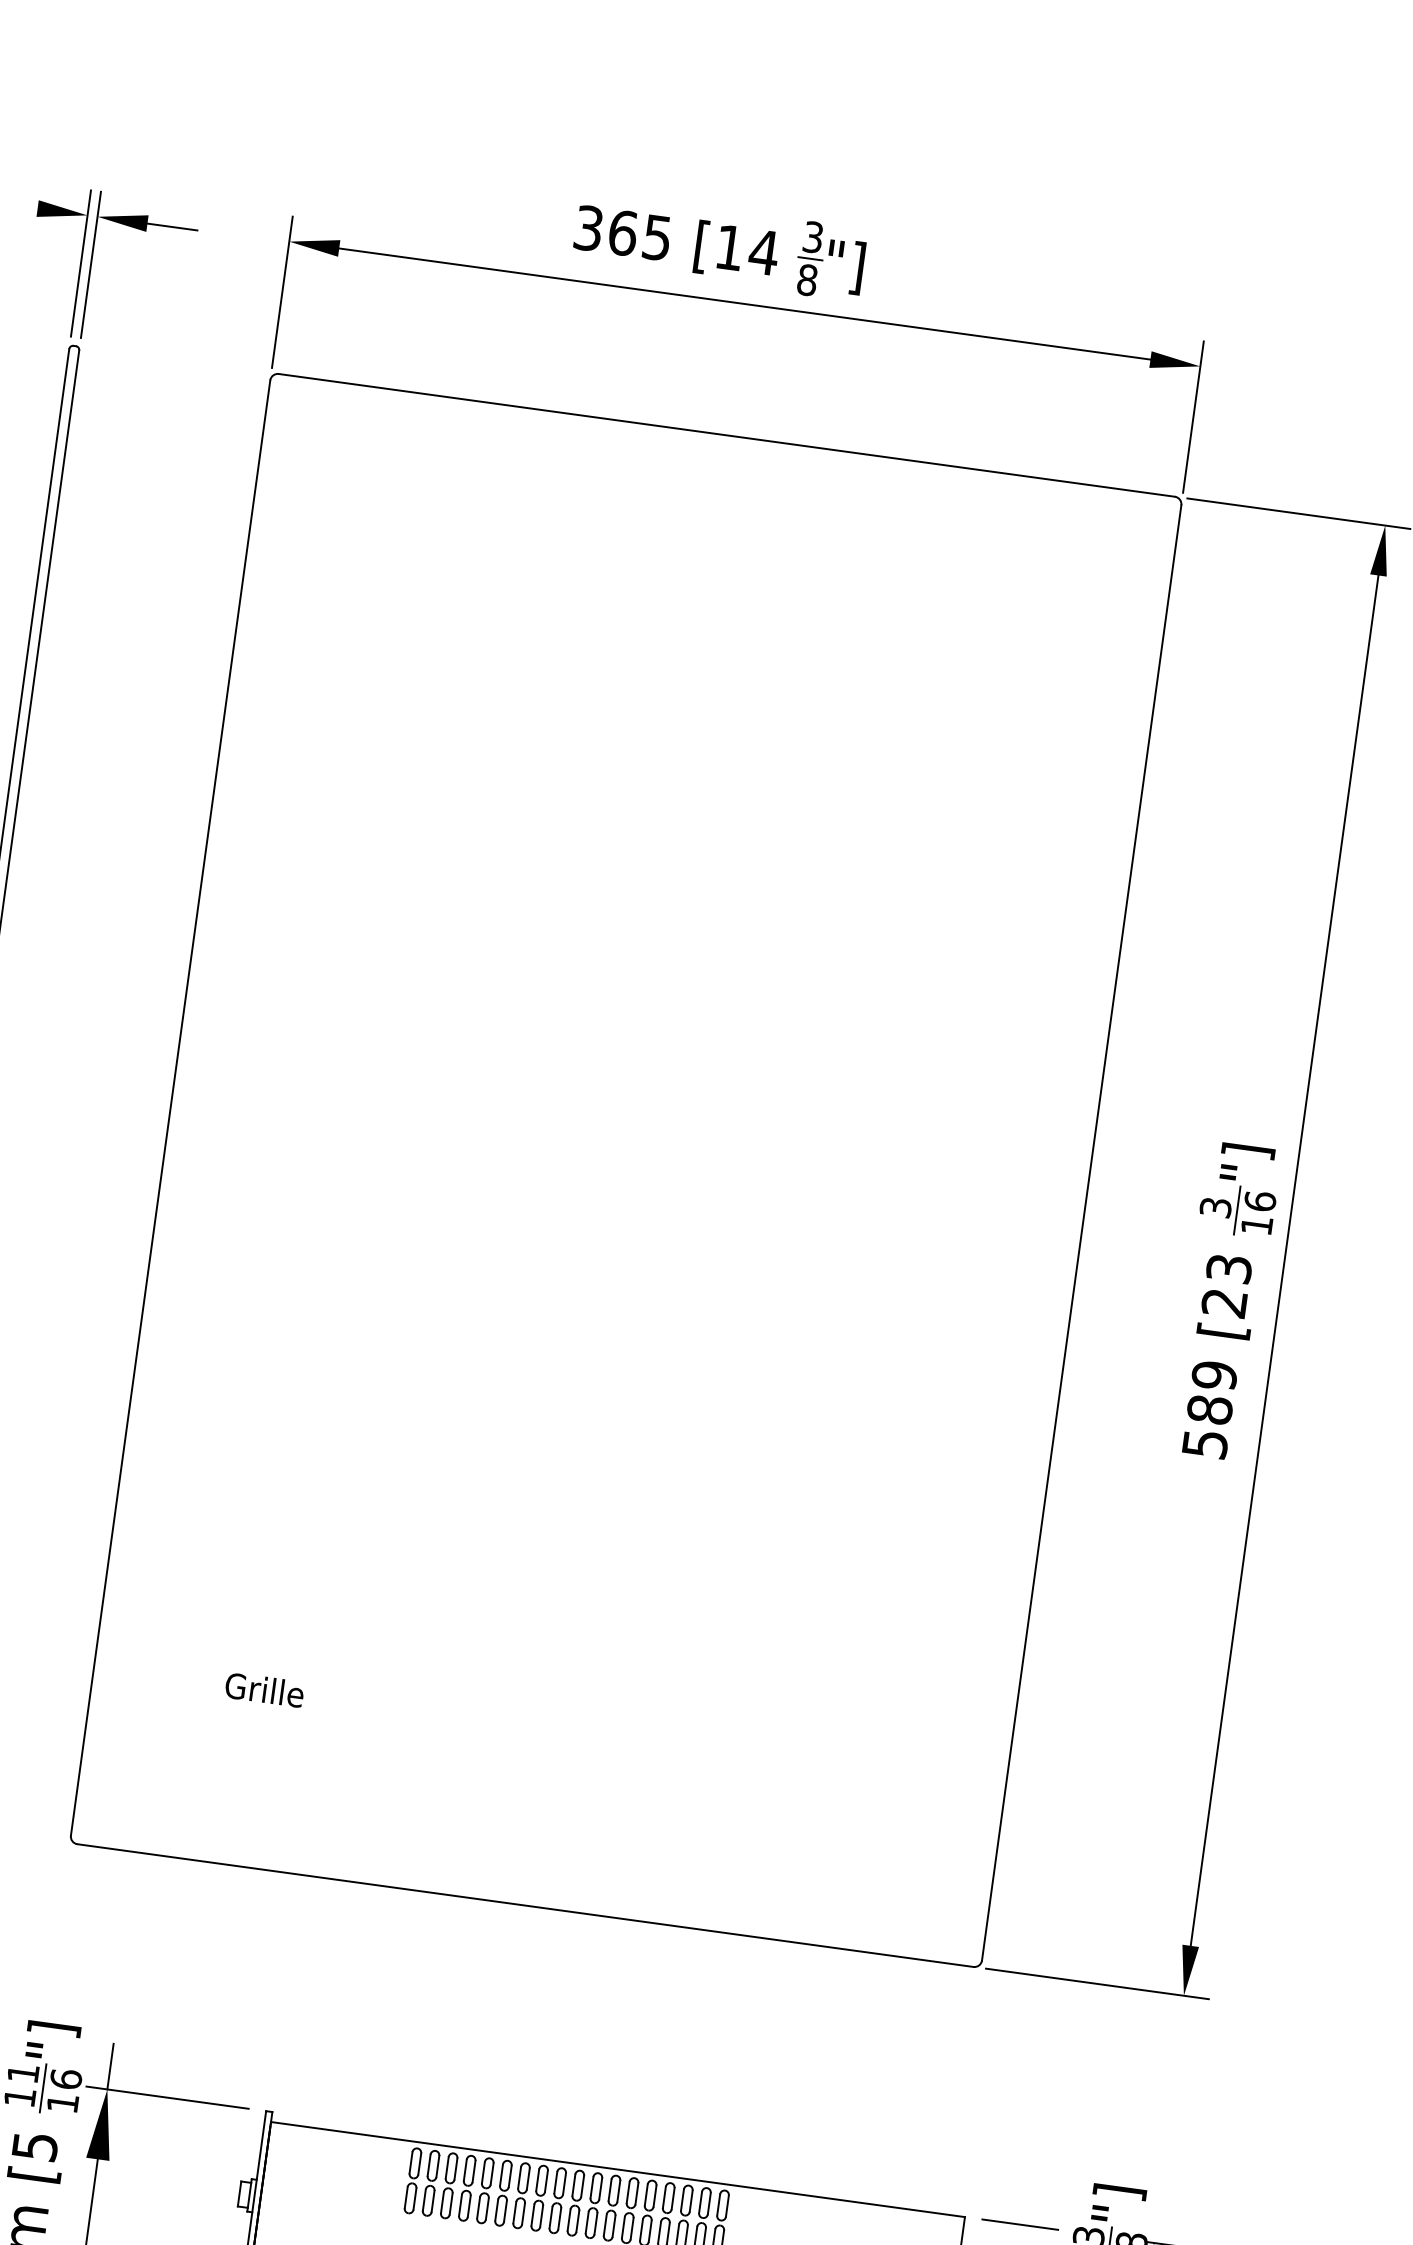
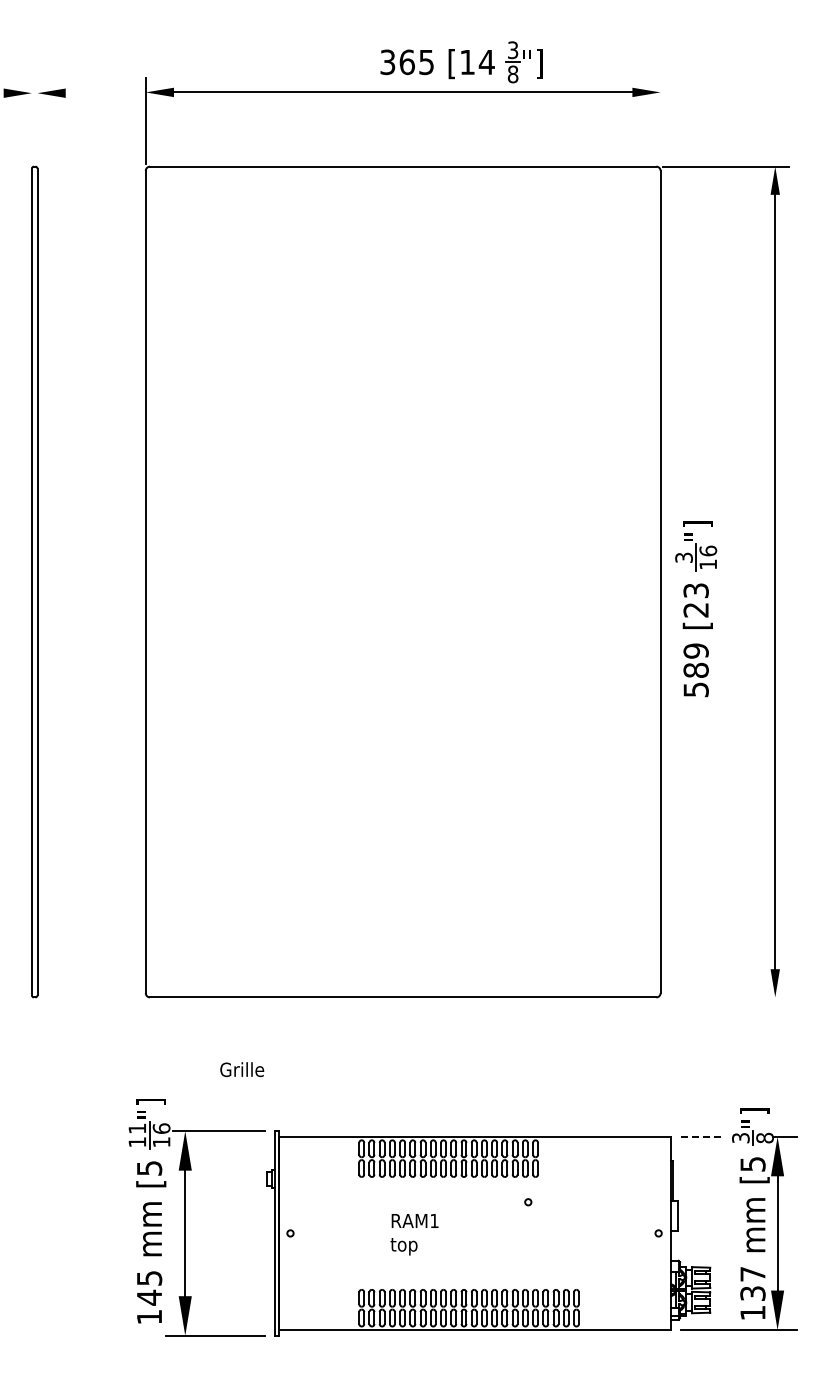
line: (171, 227) -> (79, 93), removed
part: (719, 246) -> (461, 62), moved
line: (80, 263) -> (31, 120), removed
line: (90, 265) -> (37, 120), removed
line: (1193, 416) -> (660, 120), removed
part: (1225, 1302) -> (696, 609), moved
text: (265, 1689) -> (242, 1069), moved
line: (1097, 1984) -> (726, 997), removed
line: (110, 2067) -> (185, 1118), removed
line: (1021, 2224) -> (702, 1136), solid -> dashed

